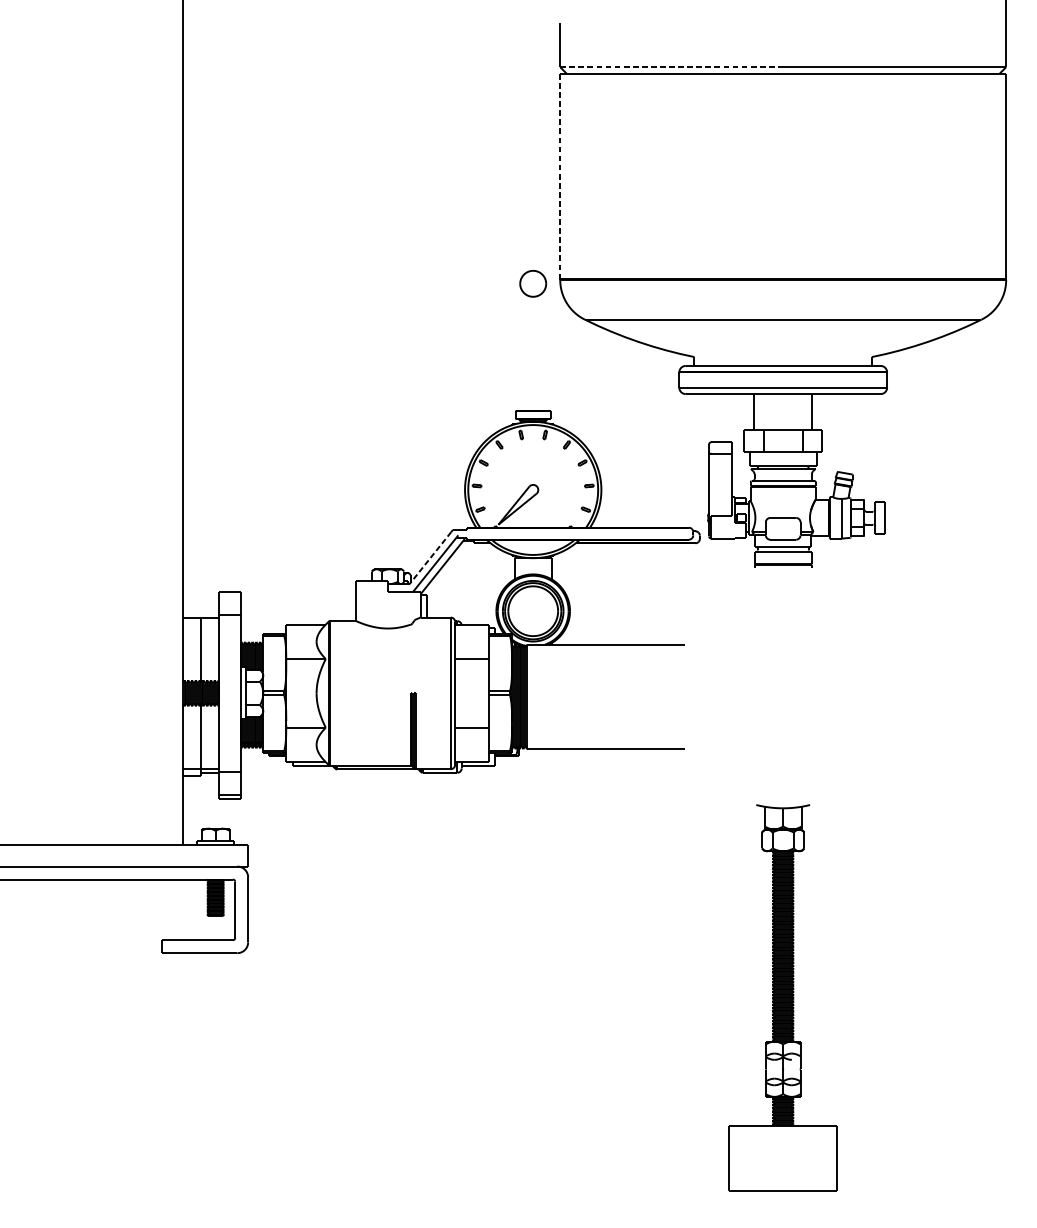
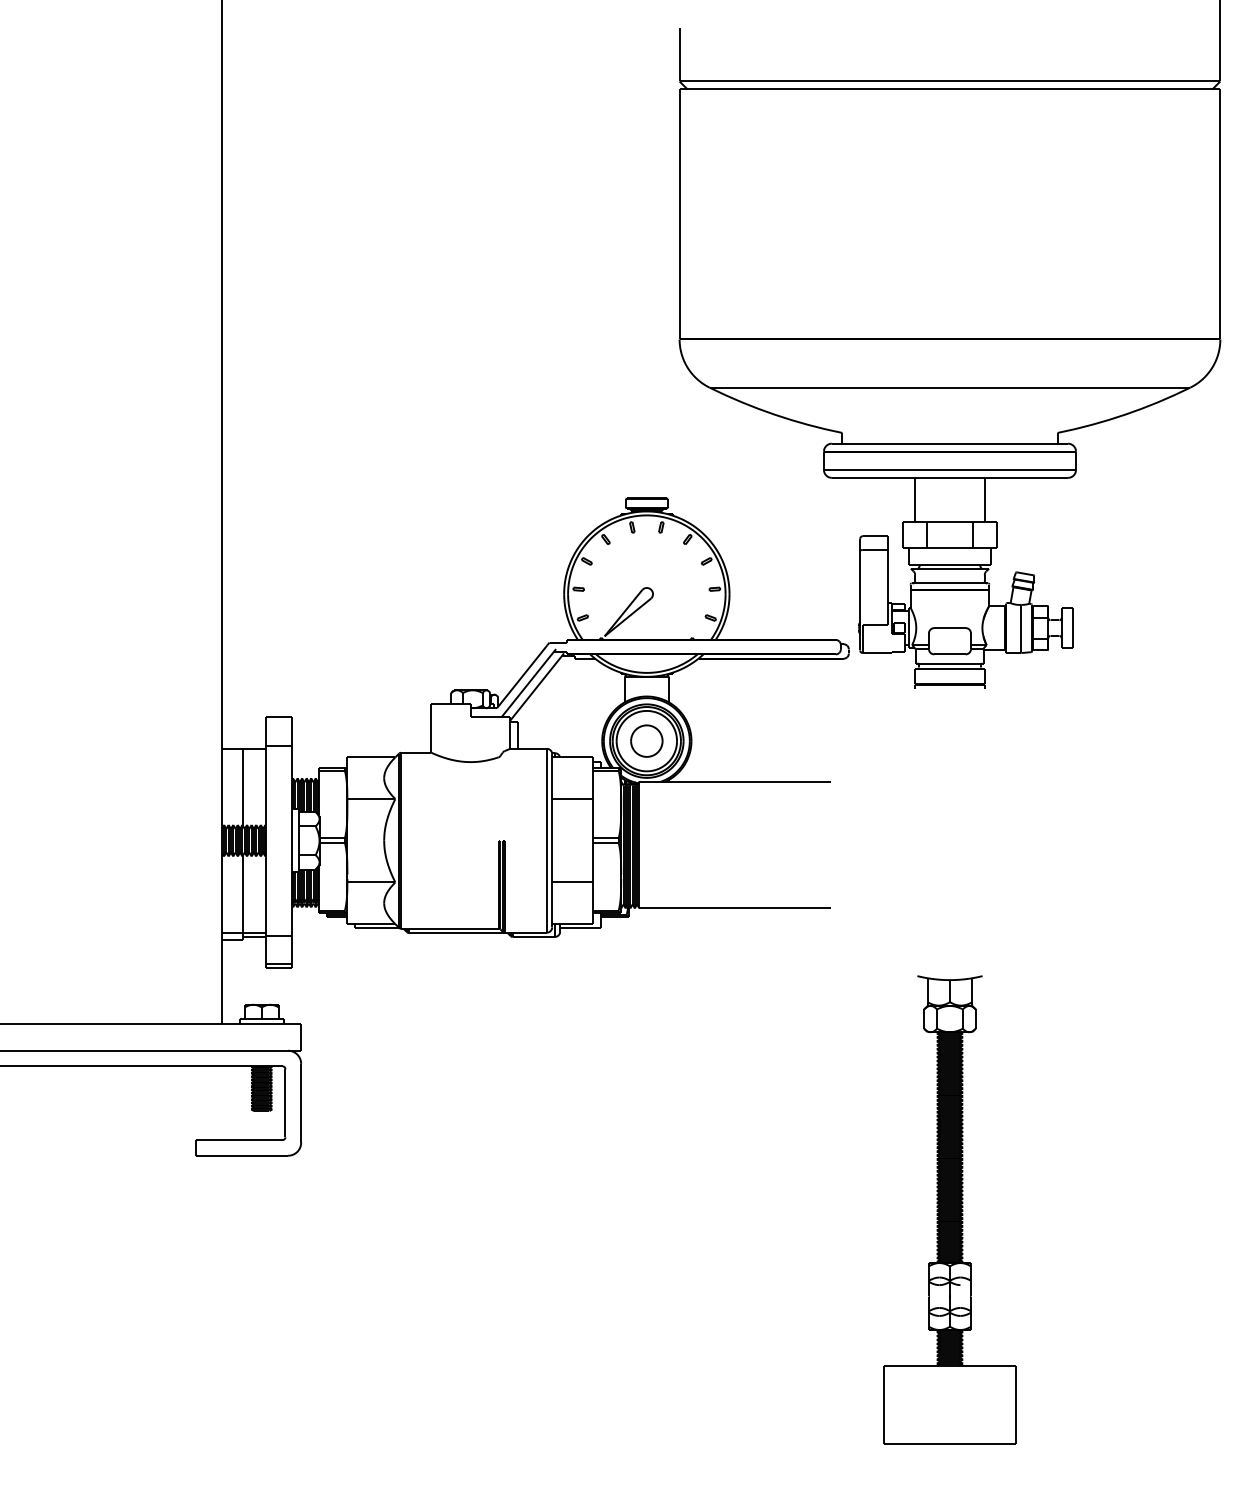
line: (672, 67) -> (815, 81), dashed -> solid
line: (560, 176) -> (679, 214), dashed -> solid
part: (532, 283) -> (646, 740), moved
line: (429, 558) -> (521, 677), dashed -> solid

